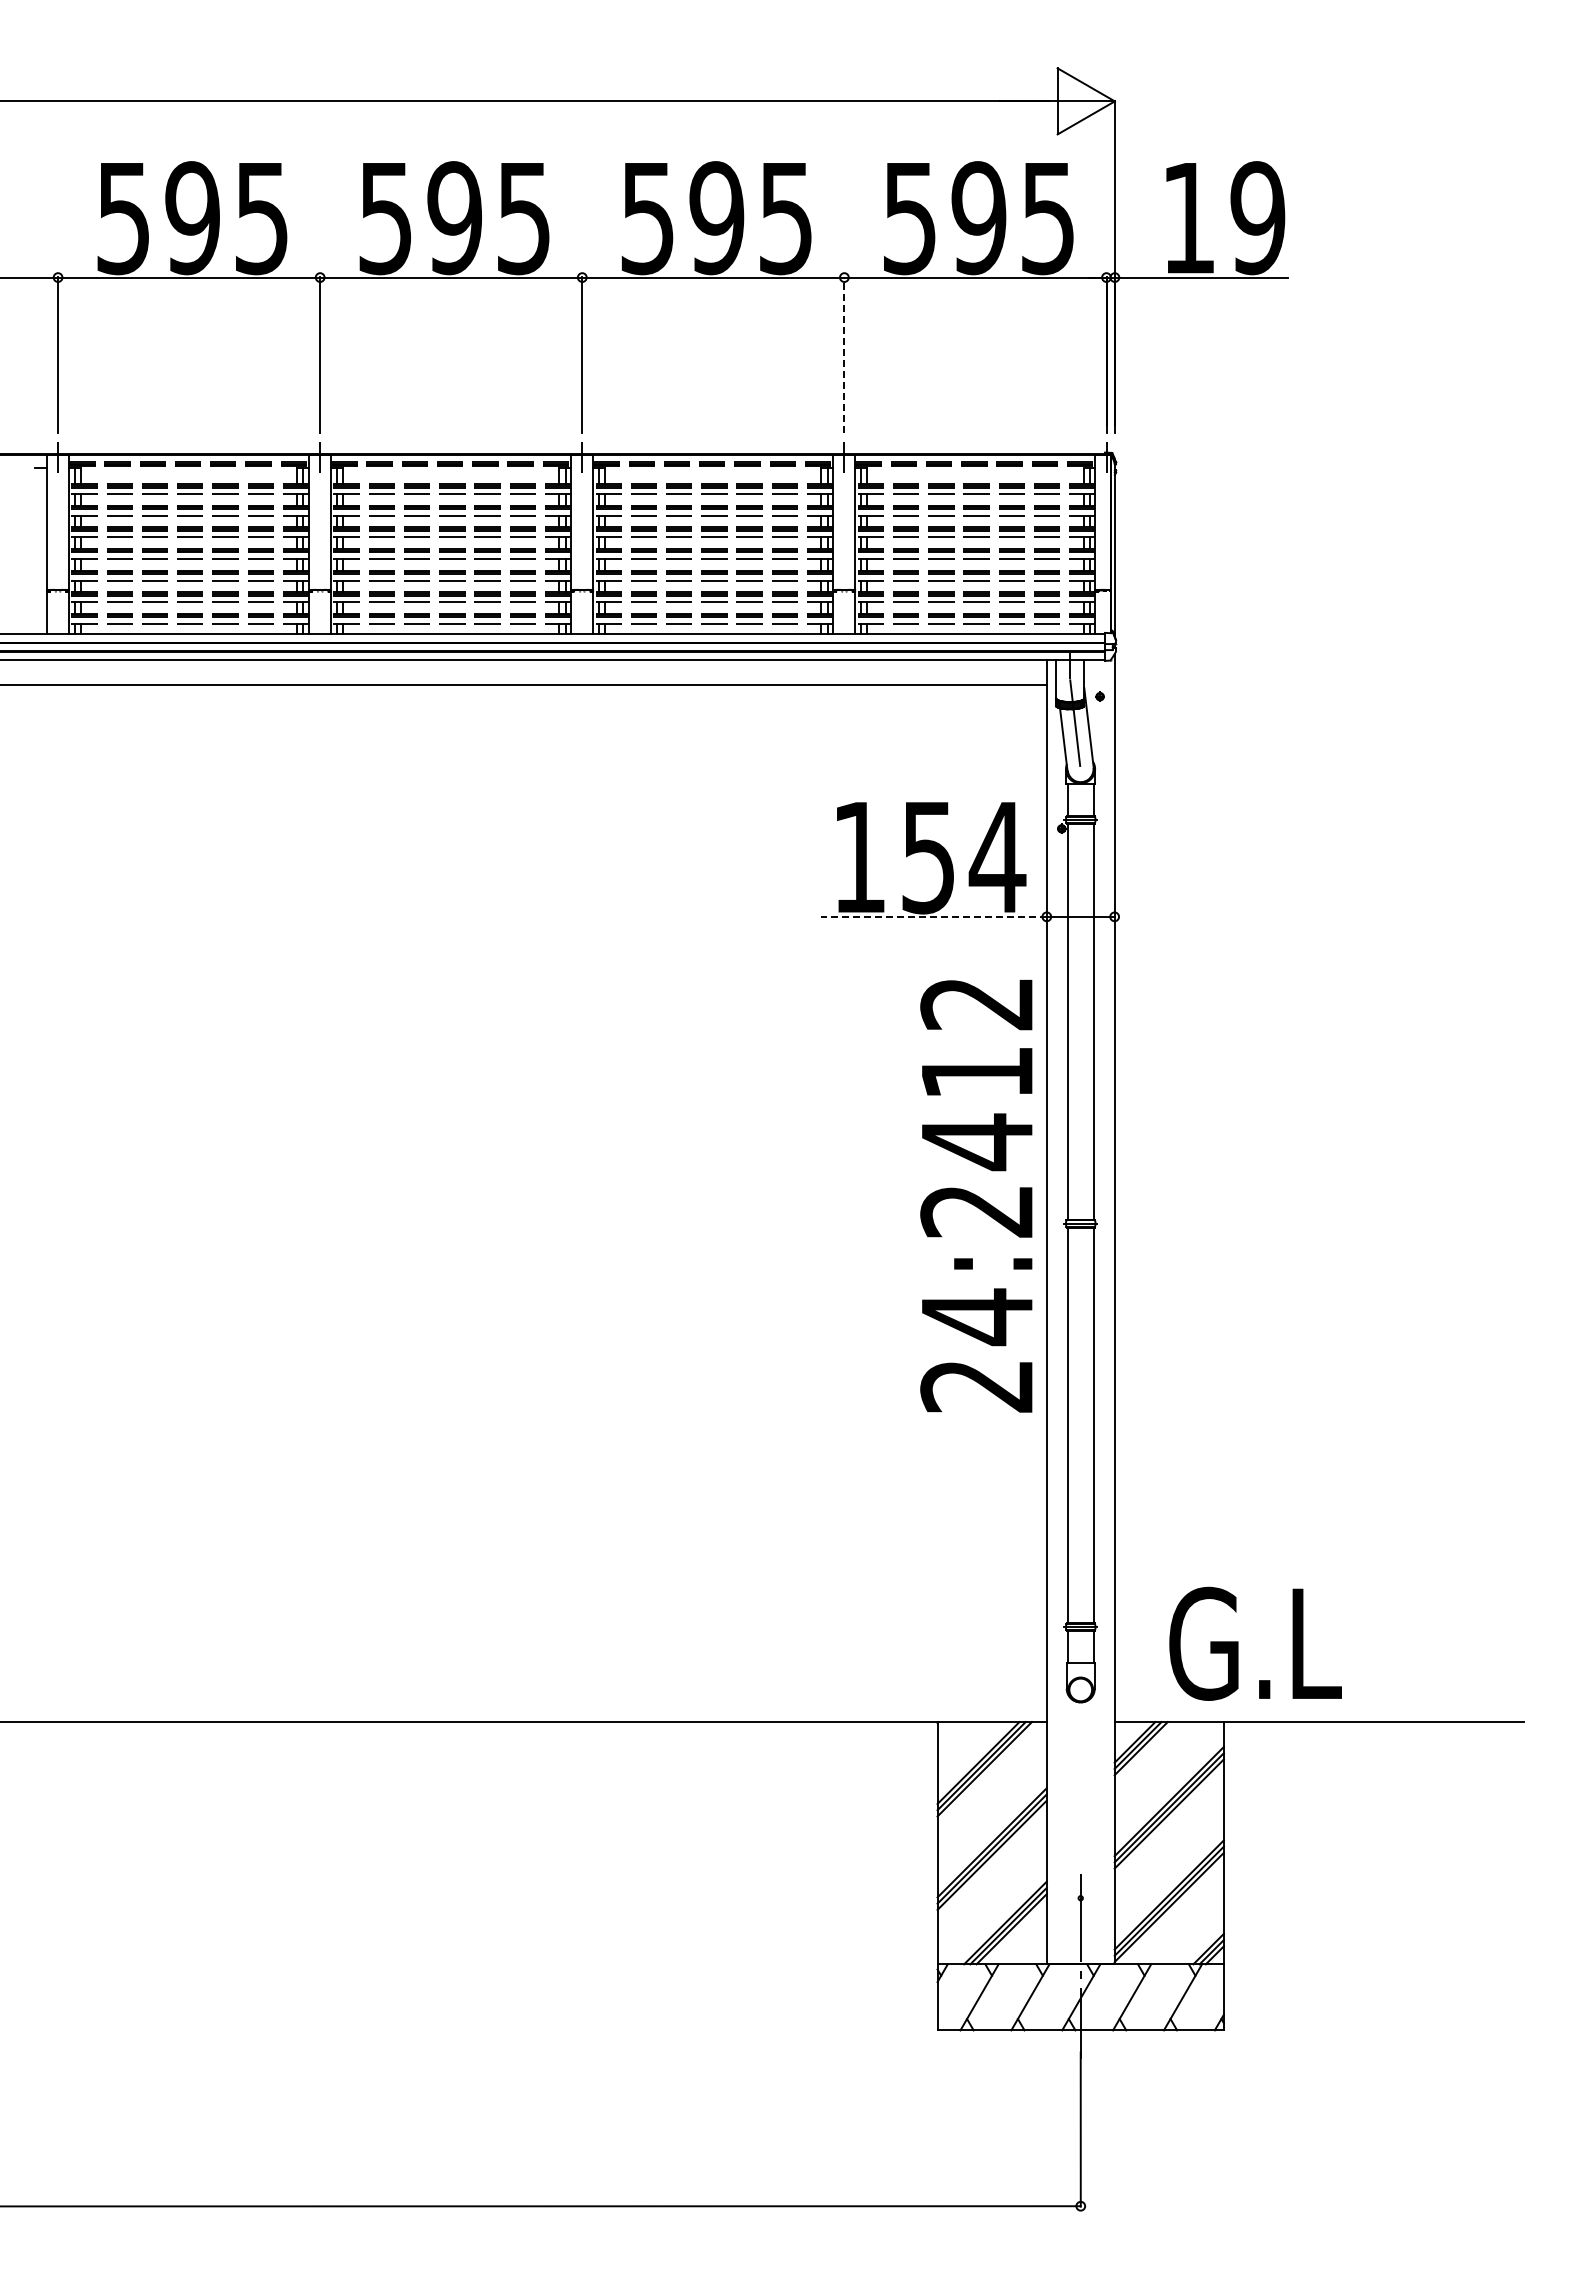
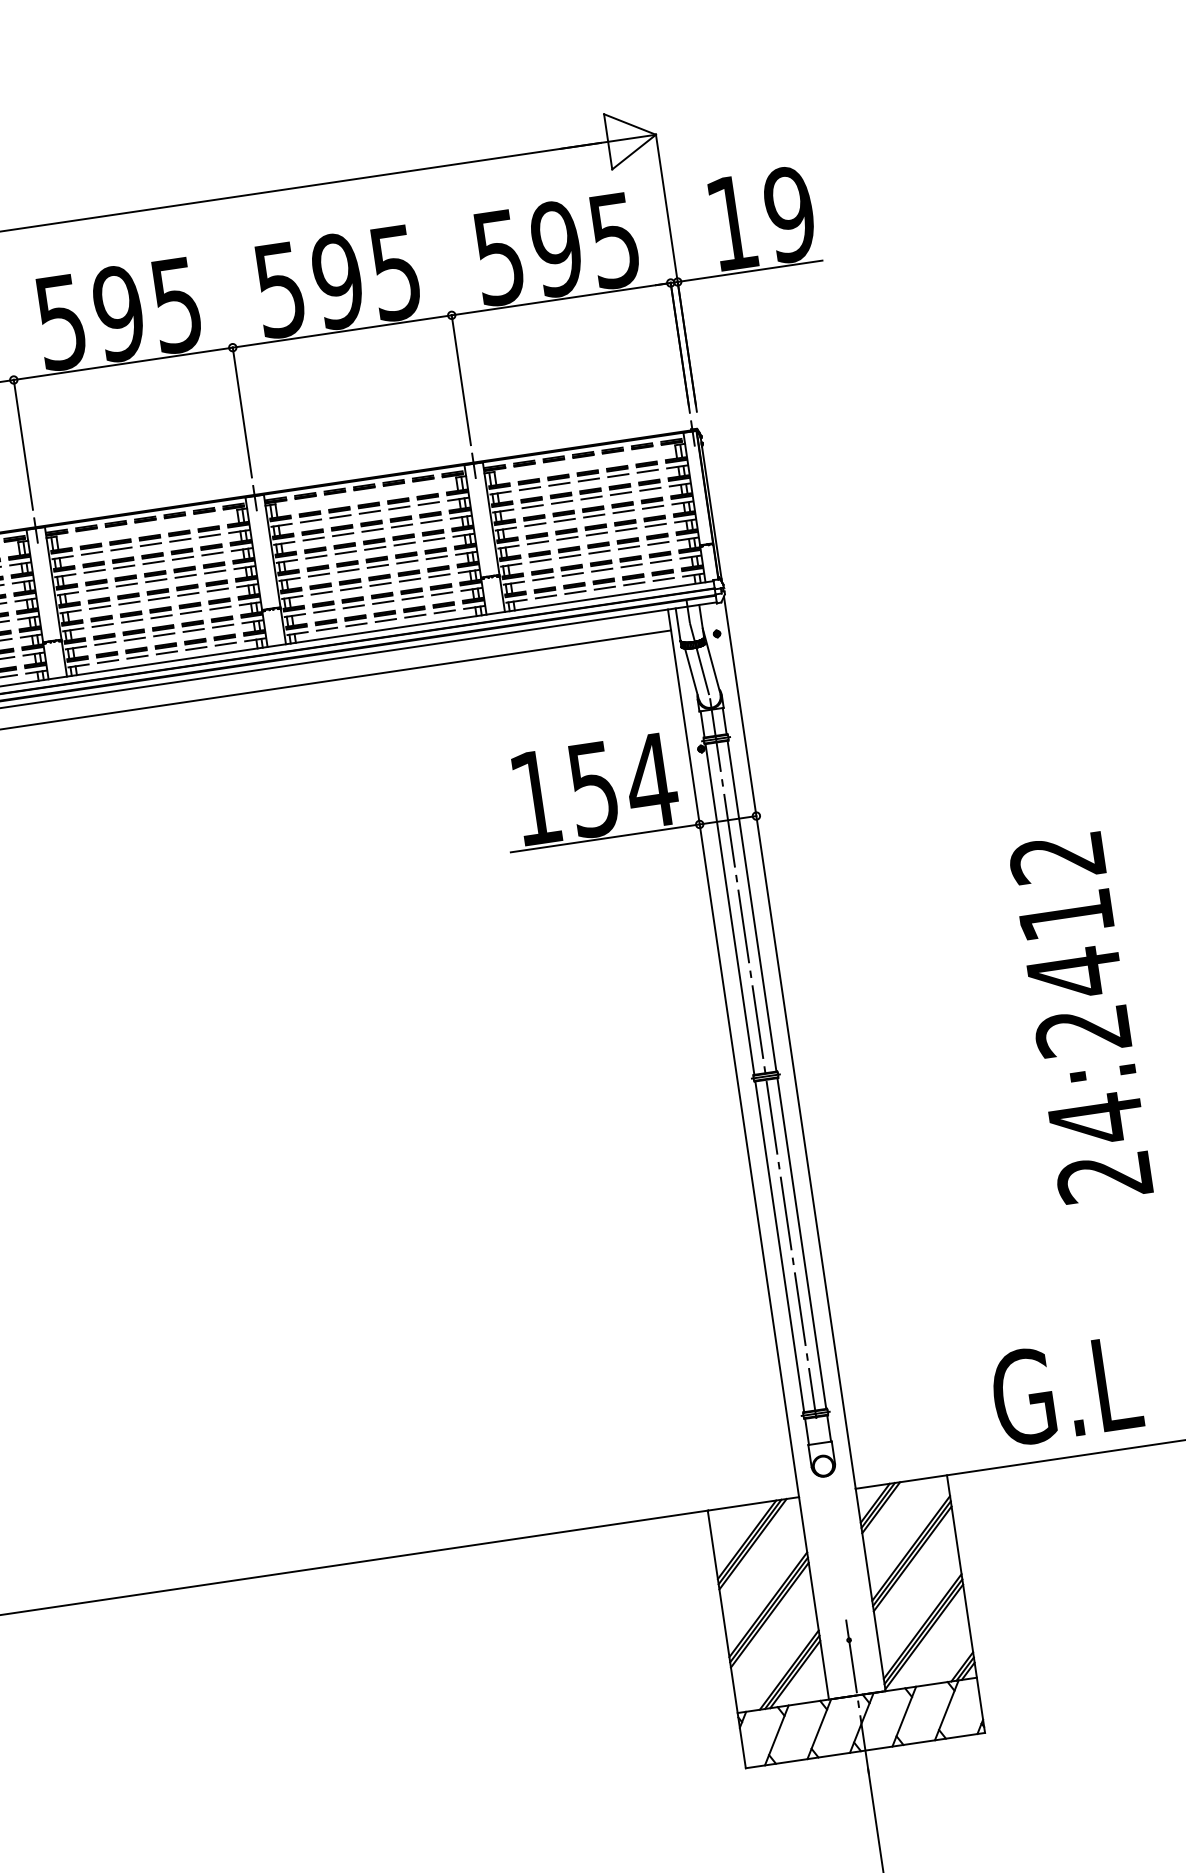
line: (844, 355) -> (461, 380), dashed -> solid
line: (933, 916) -> (605, 838), dashed -> solid
text: (976, 1196) -> (1080, 1018), moved
line: (1080, 1201) -> (762, 1058), added
text: (1255, 1643) -> (1066, 1390), moved

